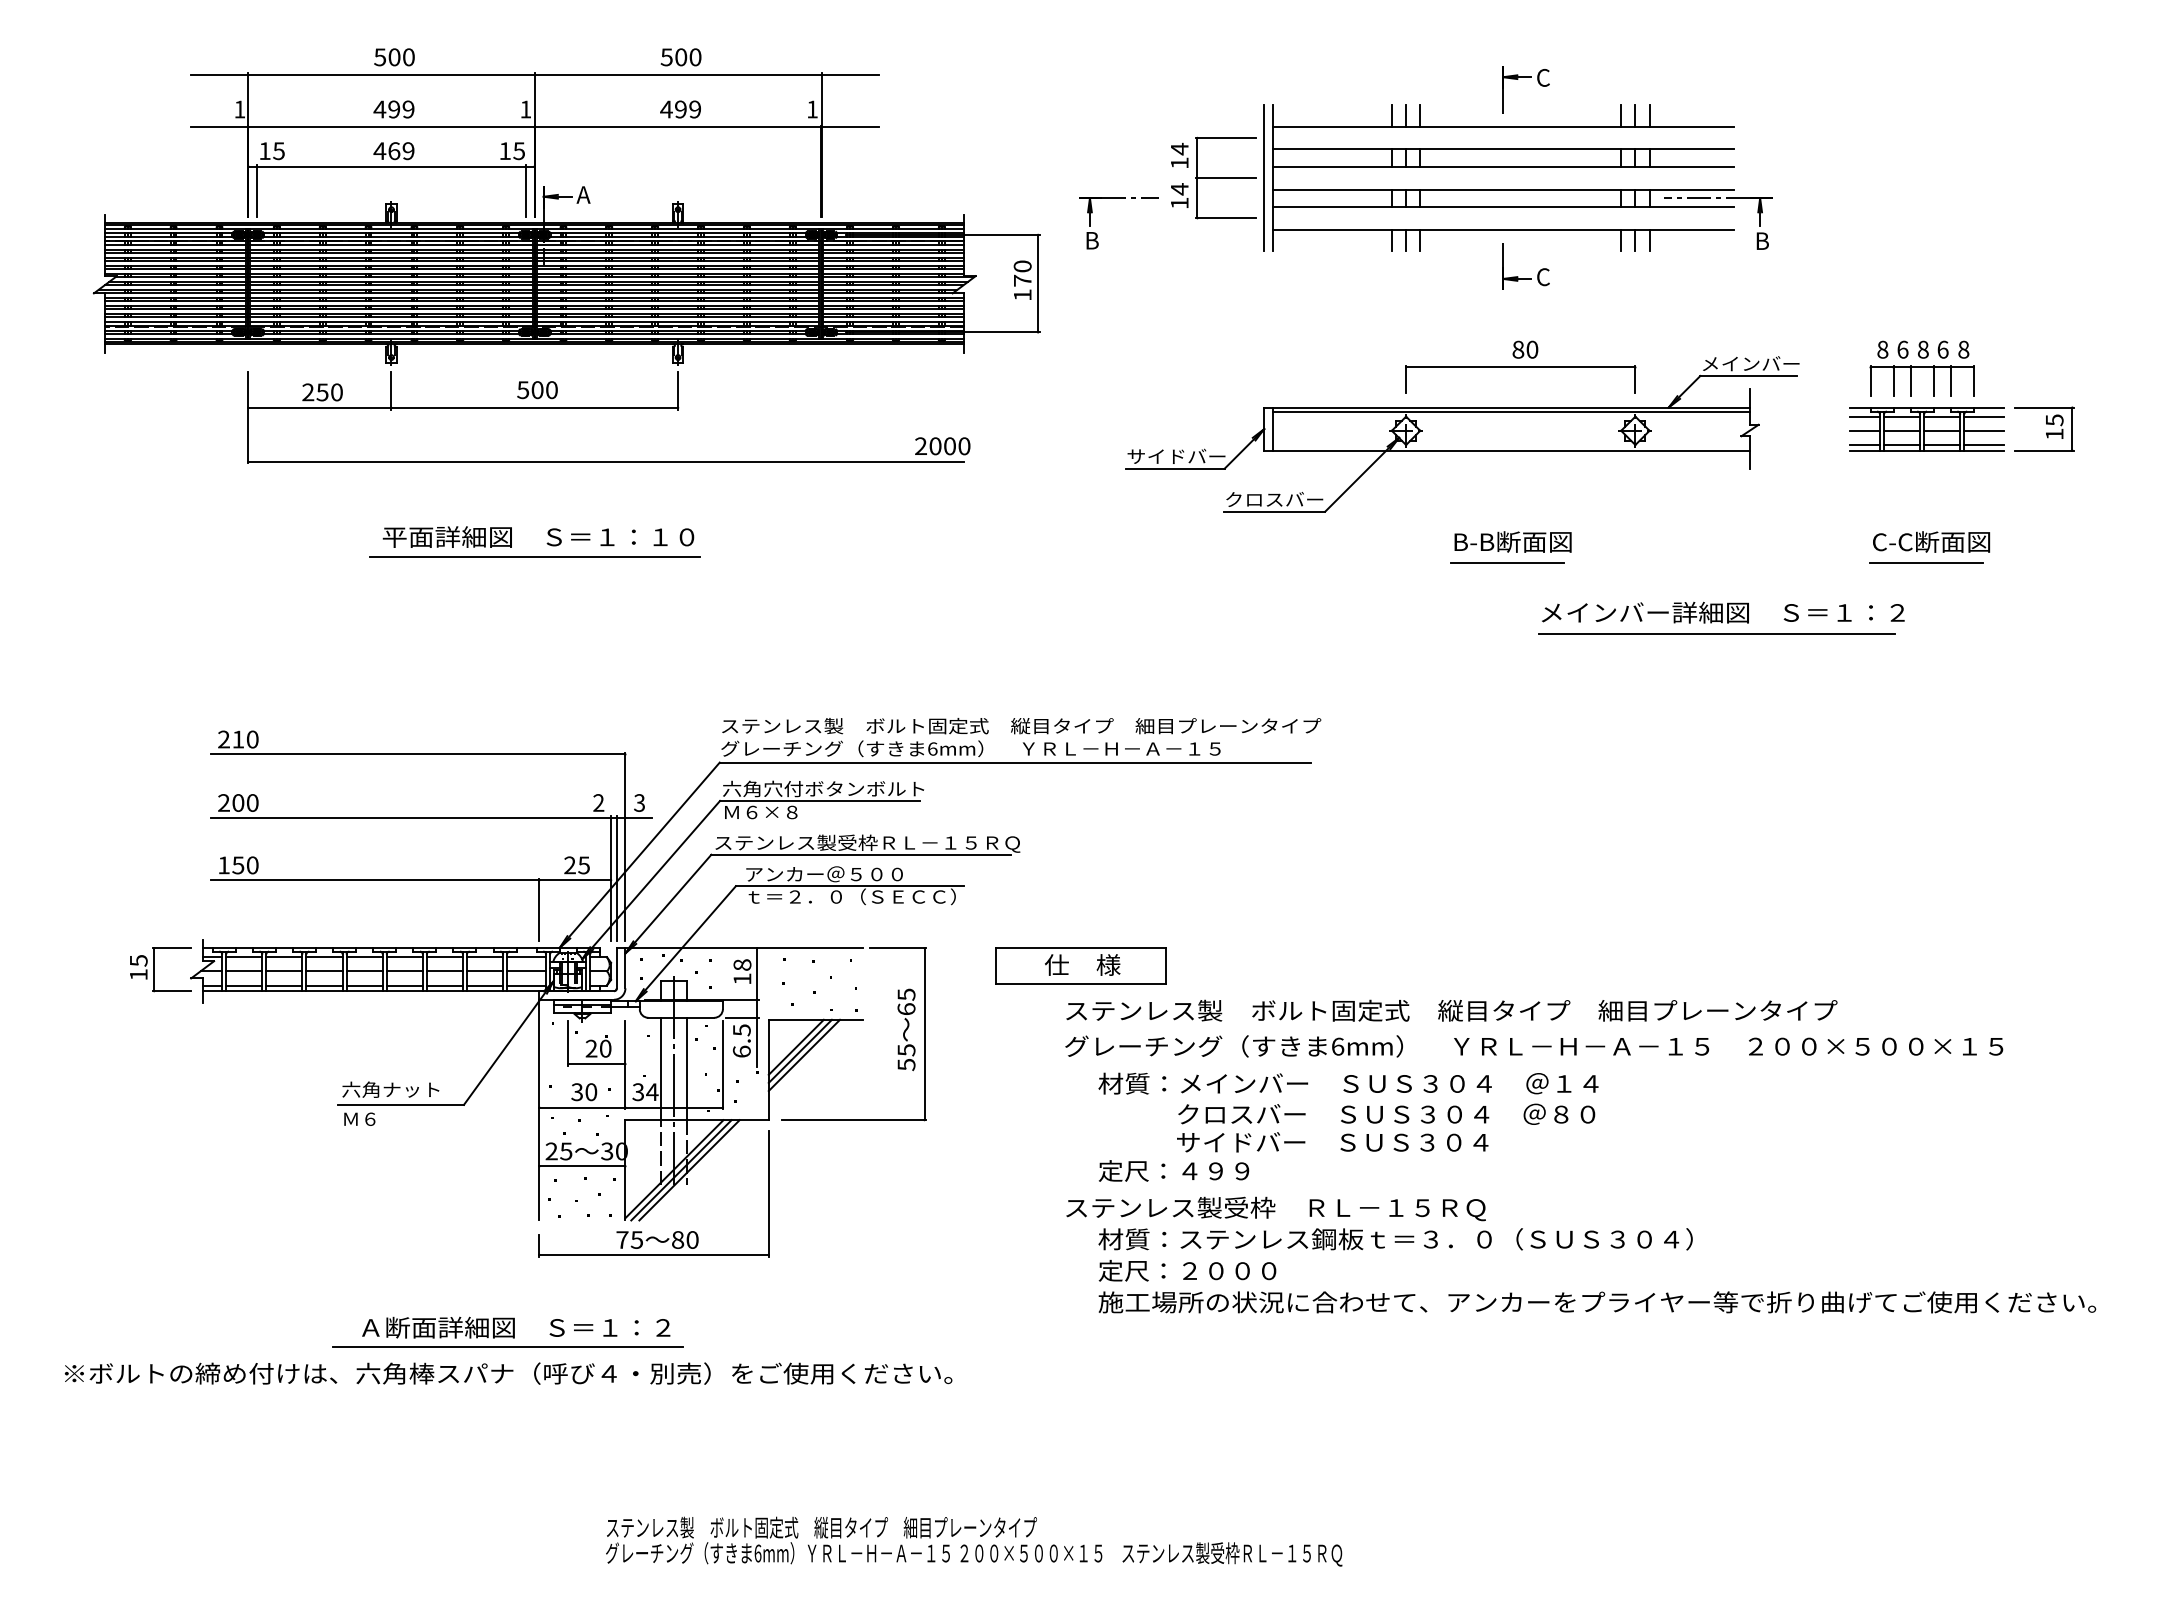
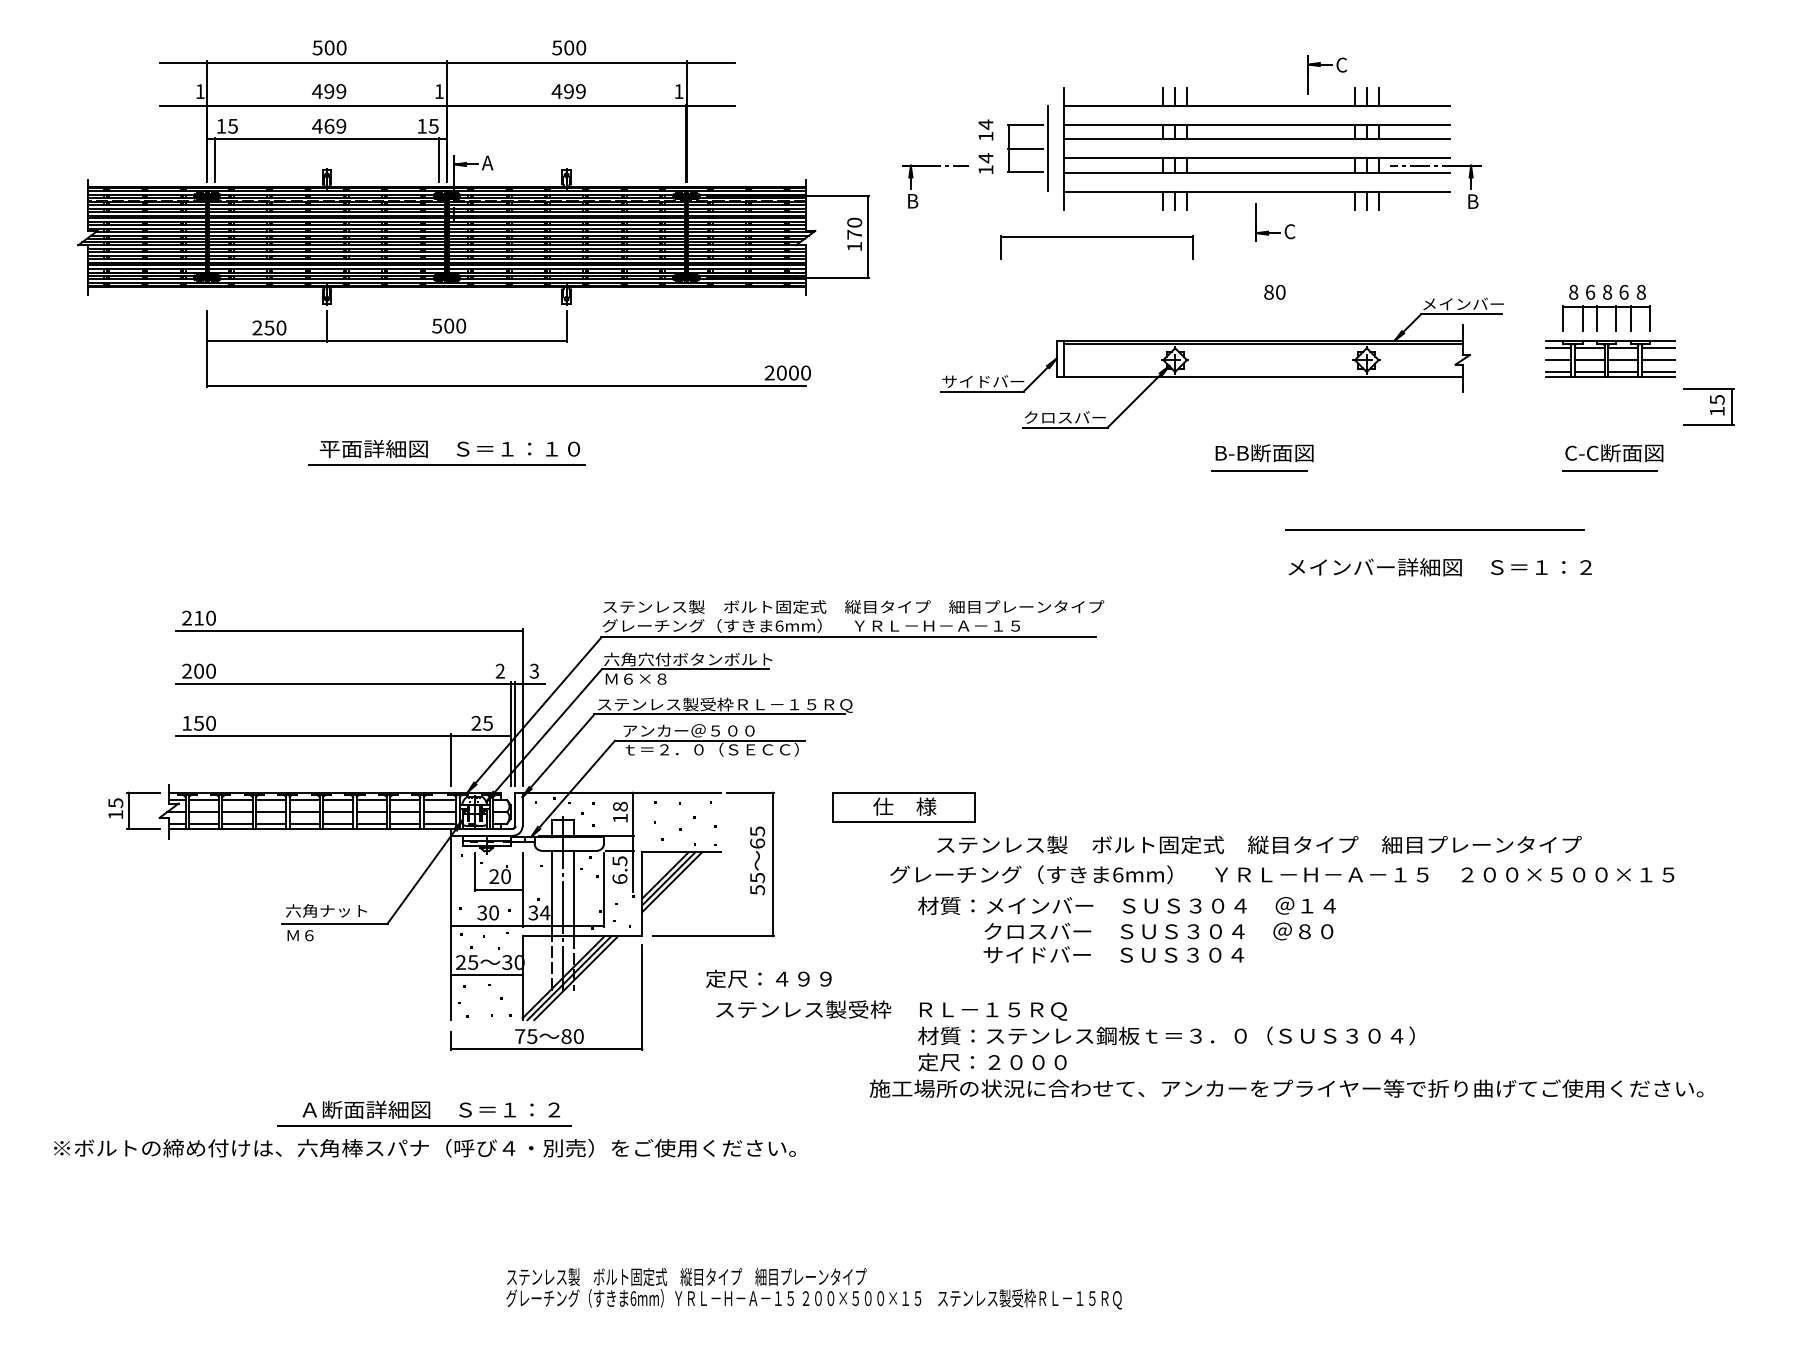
part: (1525, 77) -> (1326, 64), moved
part: (1229, 177) -> (1027, 148), size x0.7
part: (1520, 367) -> (1096, 236), moved
part: (2044, 428) -> (1708, 406), moved
text: (1723, 612) -> (1440, 567), moved
text: (1451, 1010) -> (1259, 844), moved
text: (1173, 1170) -> (768, 978), moved
text: (1275, 1208) -> (891, 1010), moved
text: (1597, 1302) -> (1286, 1088), moved

